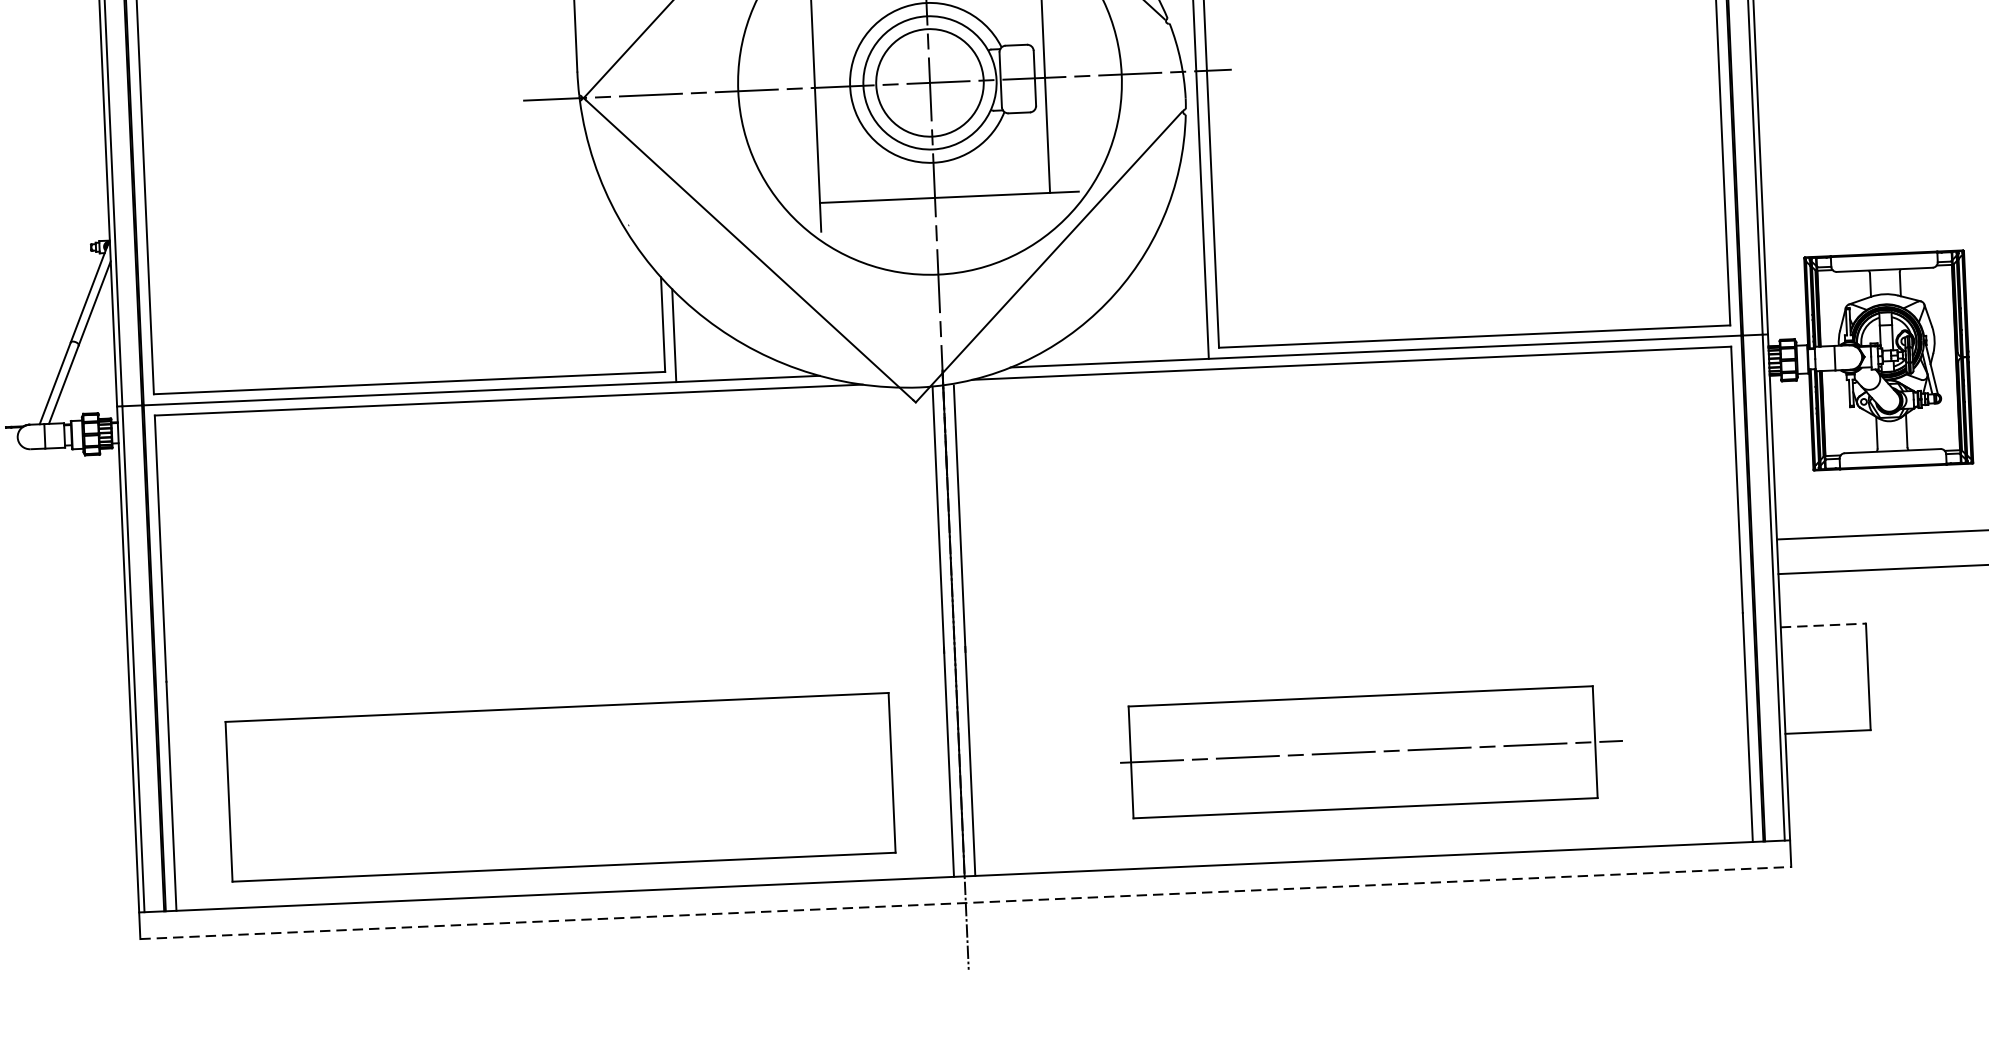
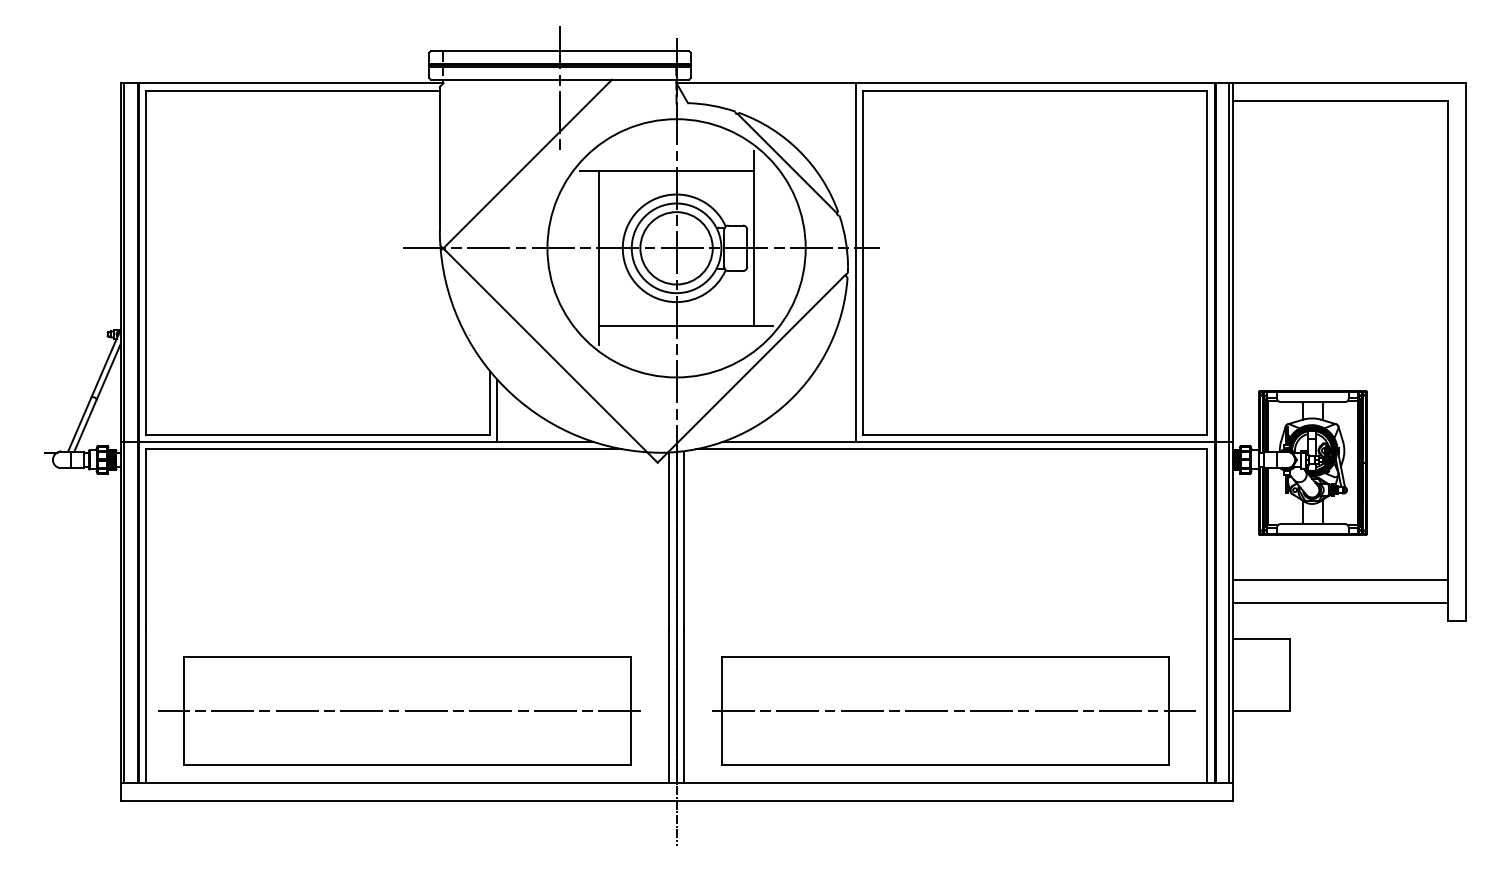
line: (1823, 625) -> (1261, 639), dashed -> solid
part: (1371, 751) -> (953, 710), size x1.43
line: (548, 788) -> (399, 711), added
line: (965, 902) -> (676, 800), dashed -> solid

